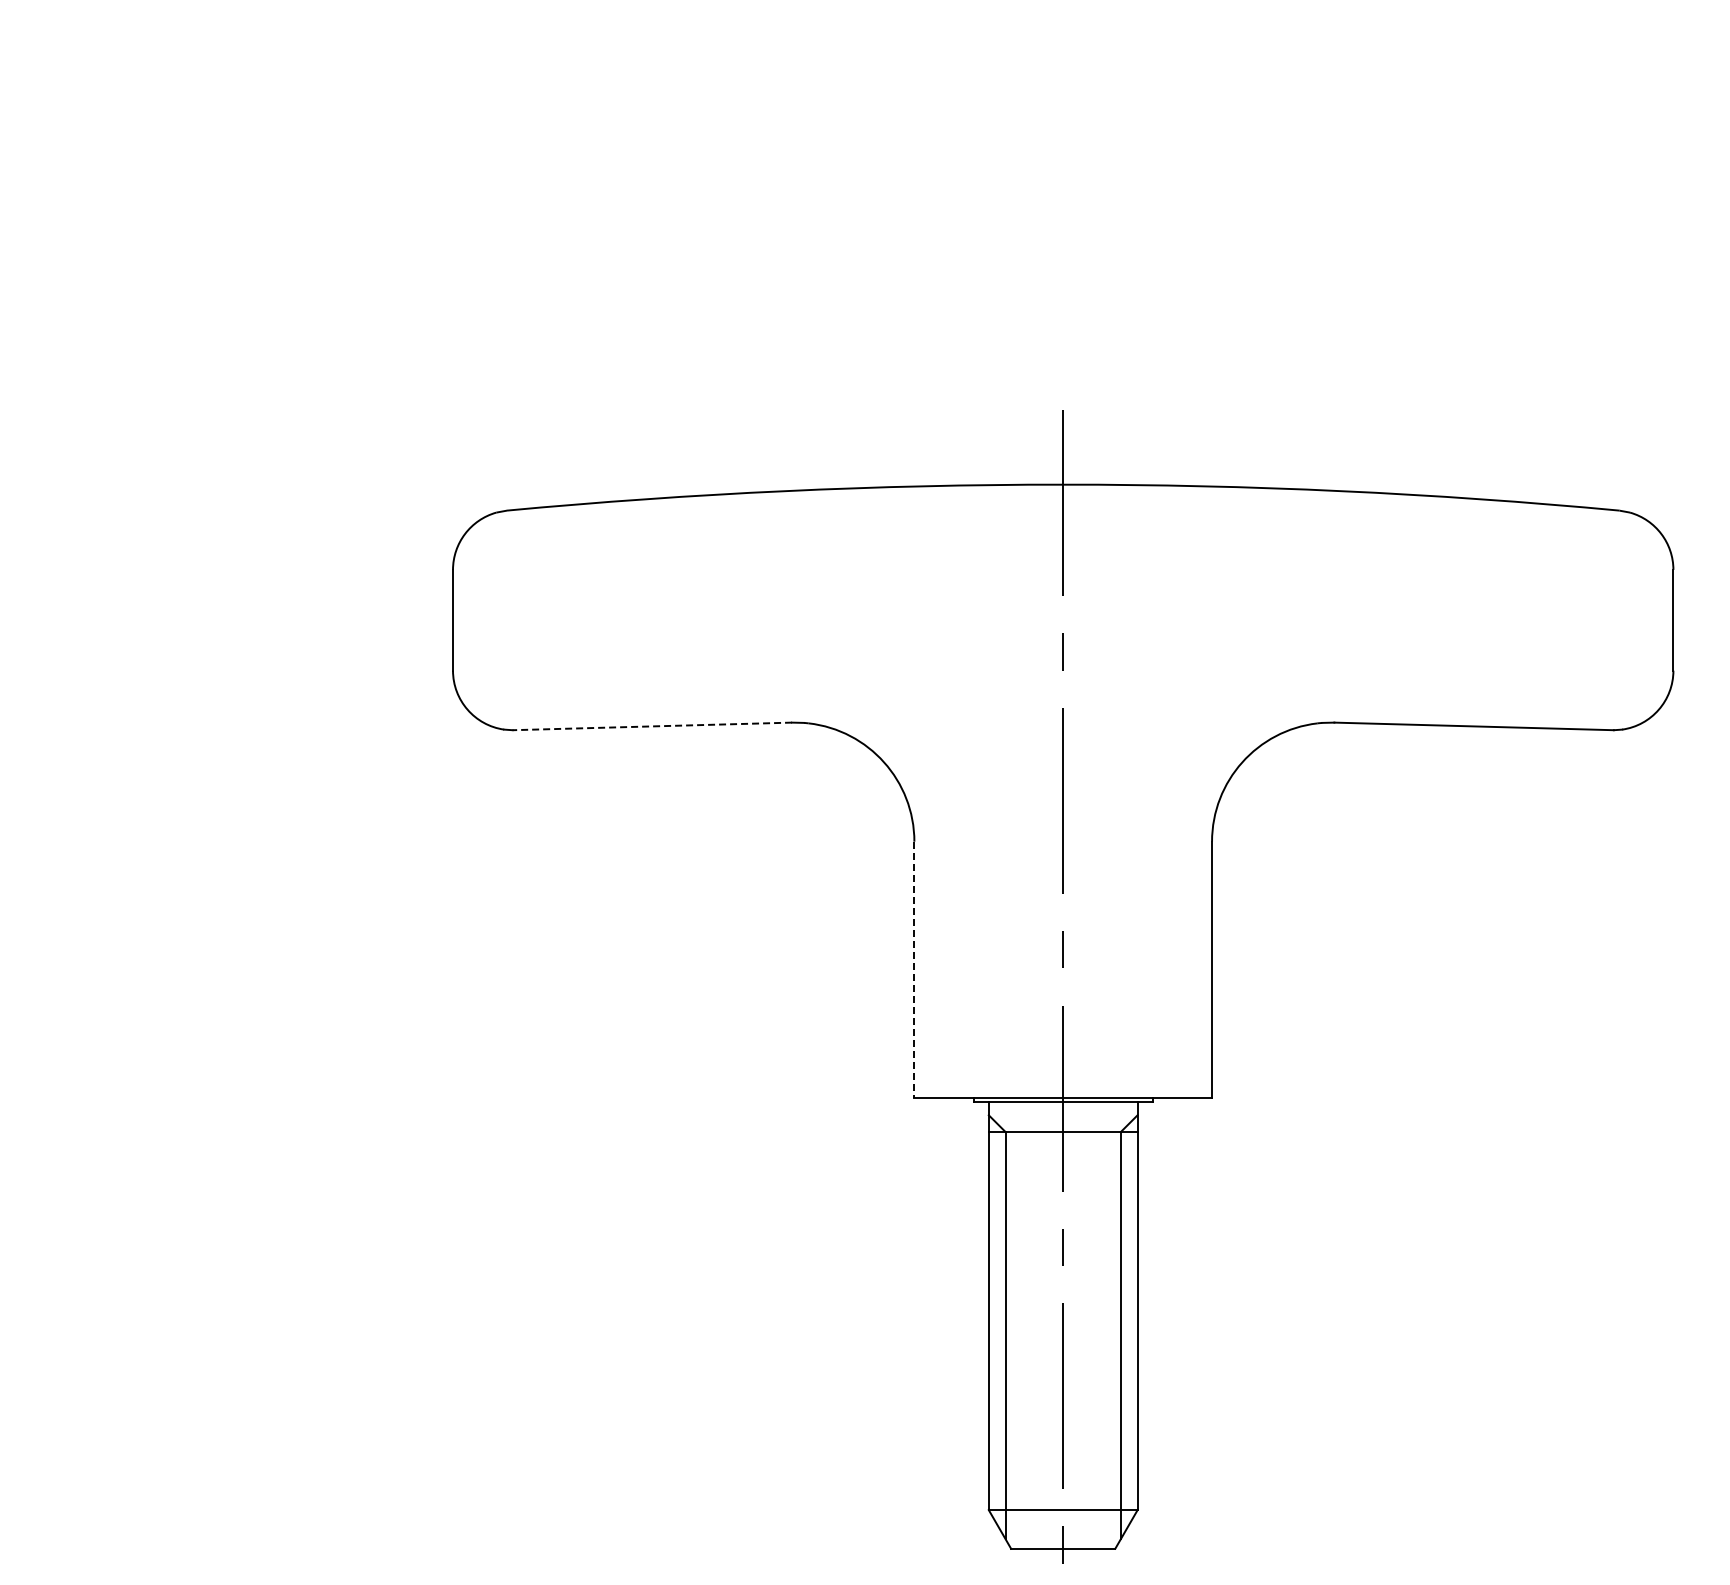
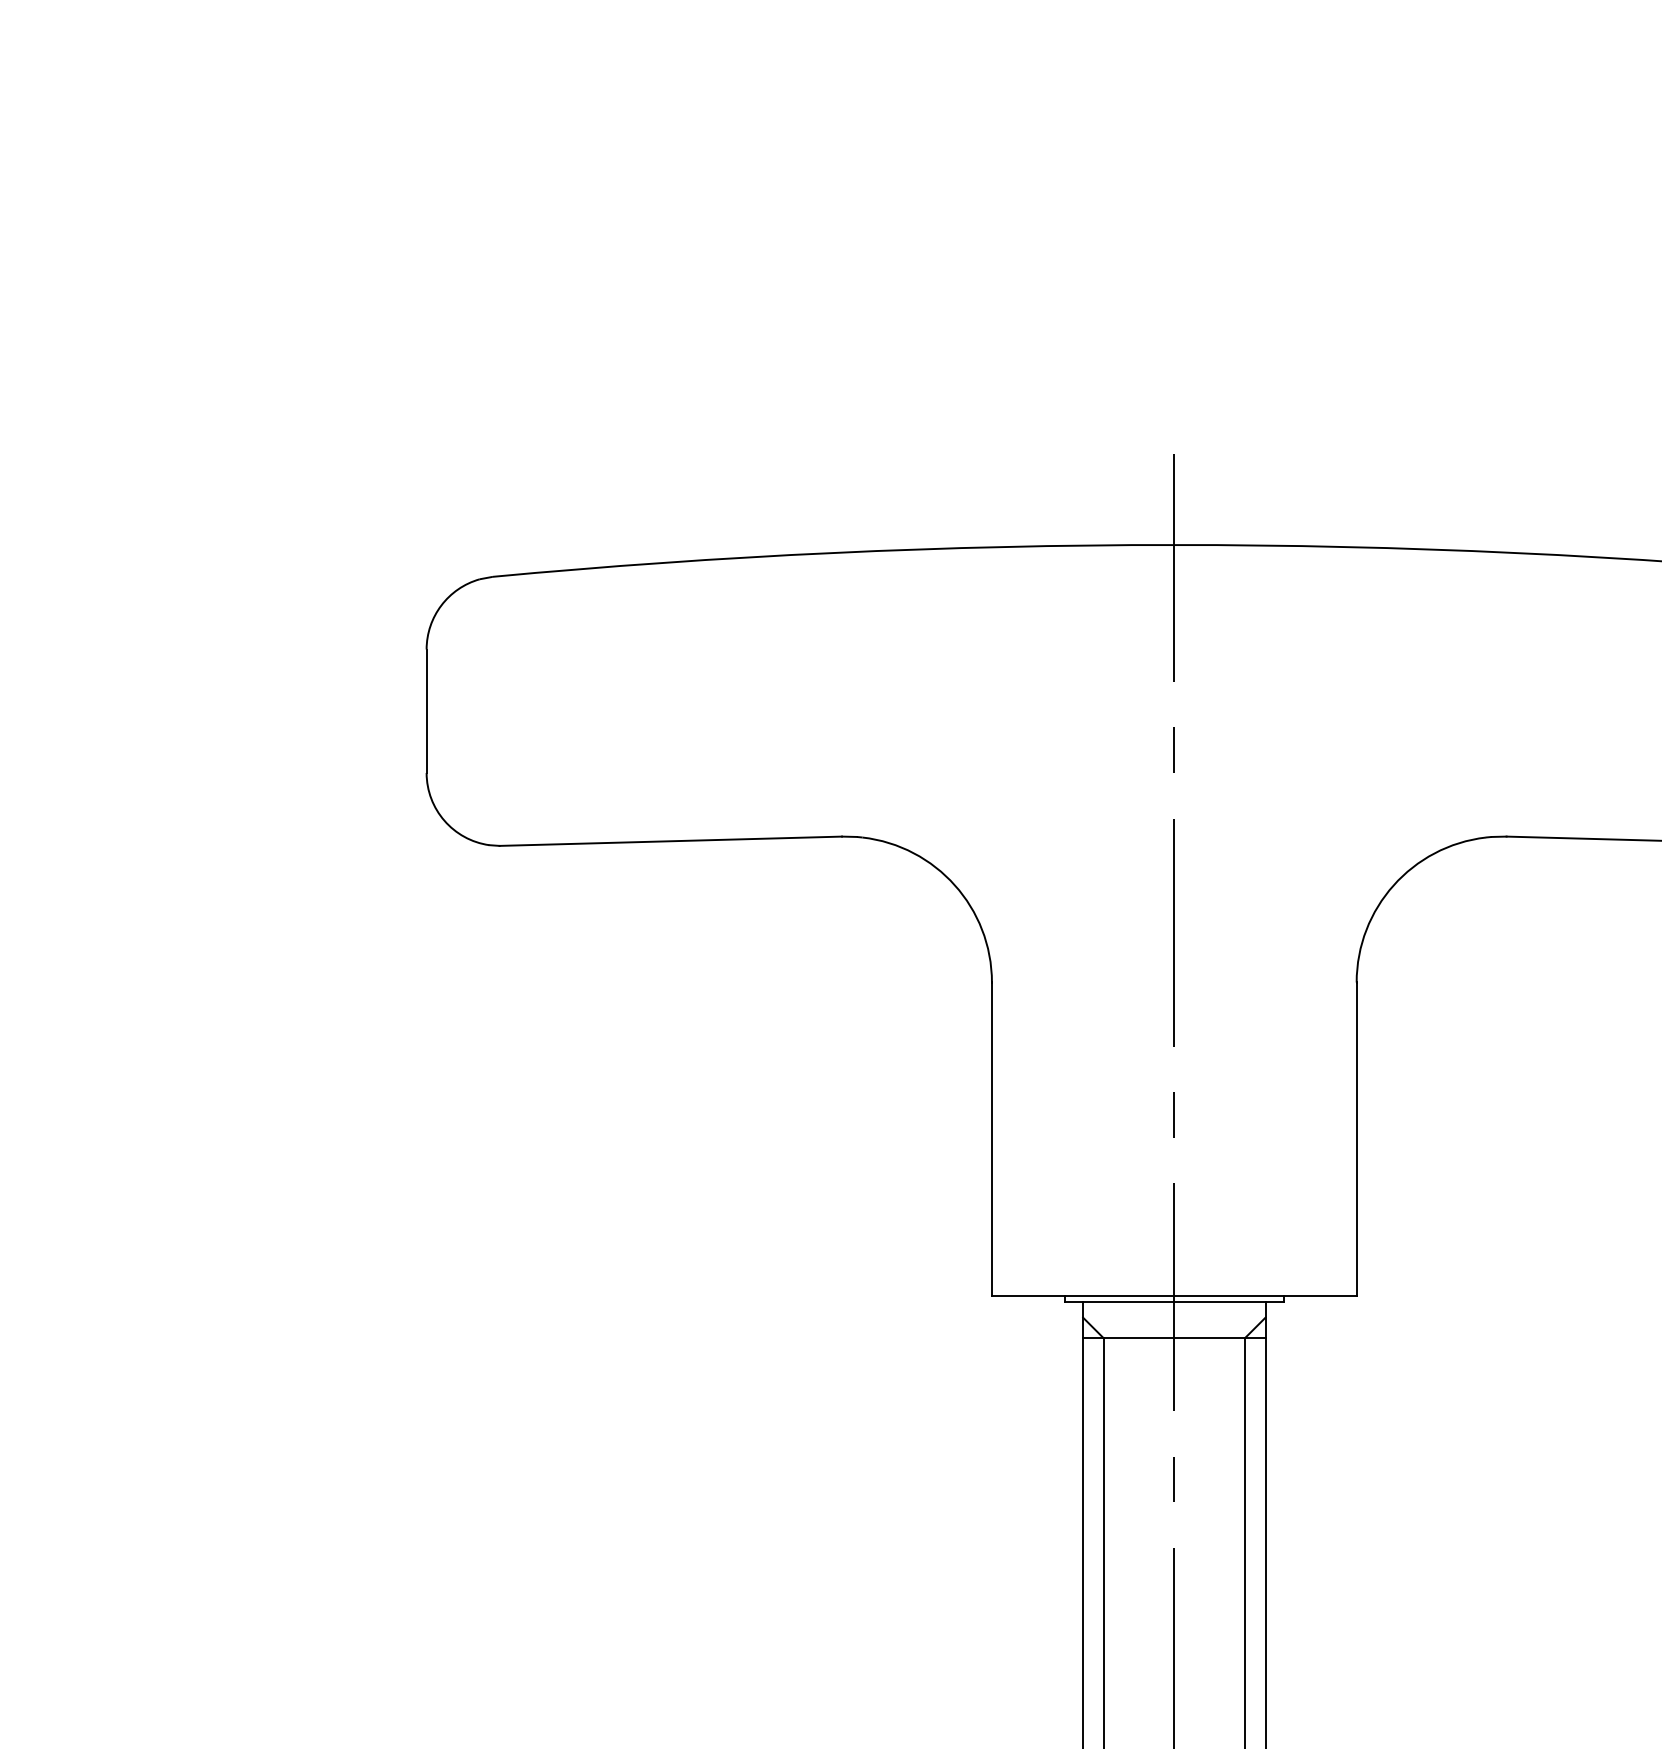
line: (652, 726) -> (671, 841), dashed -> solid
line: (914, 969) -> (992, 1139), dashed -> solid

